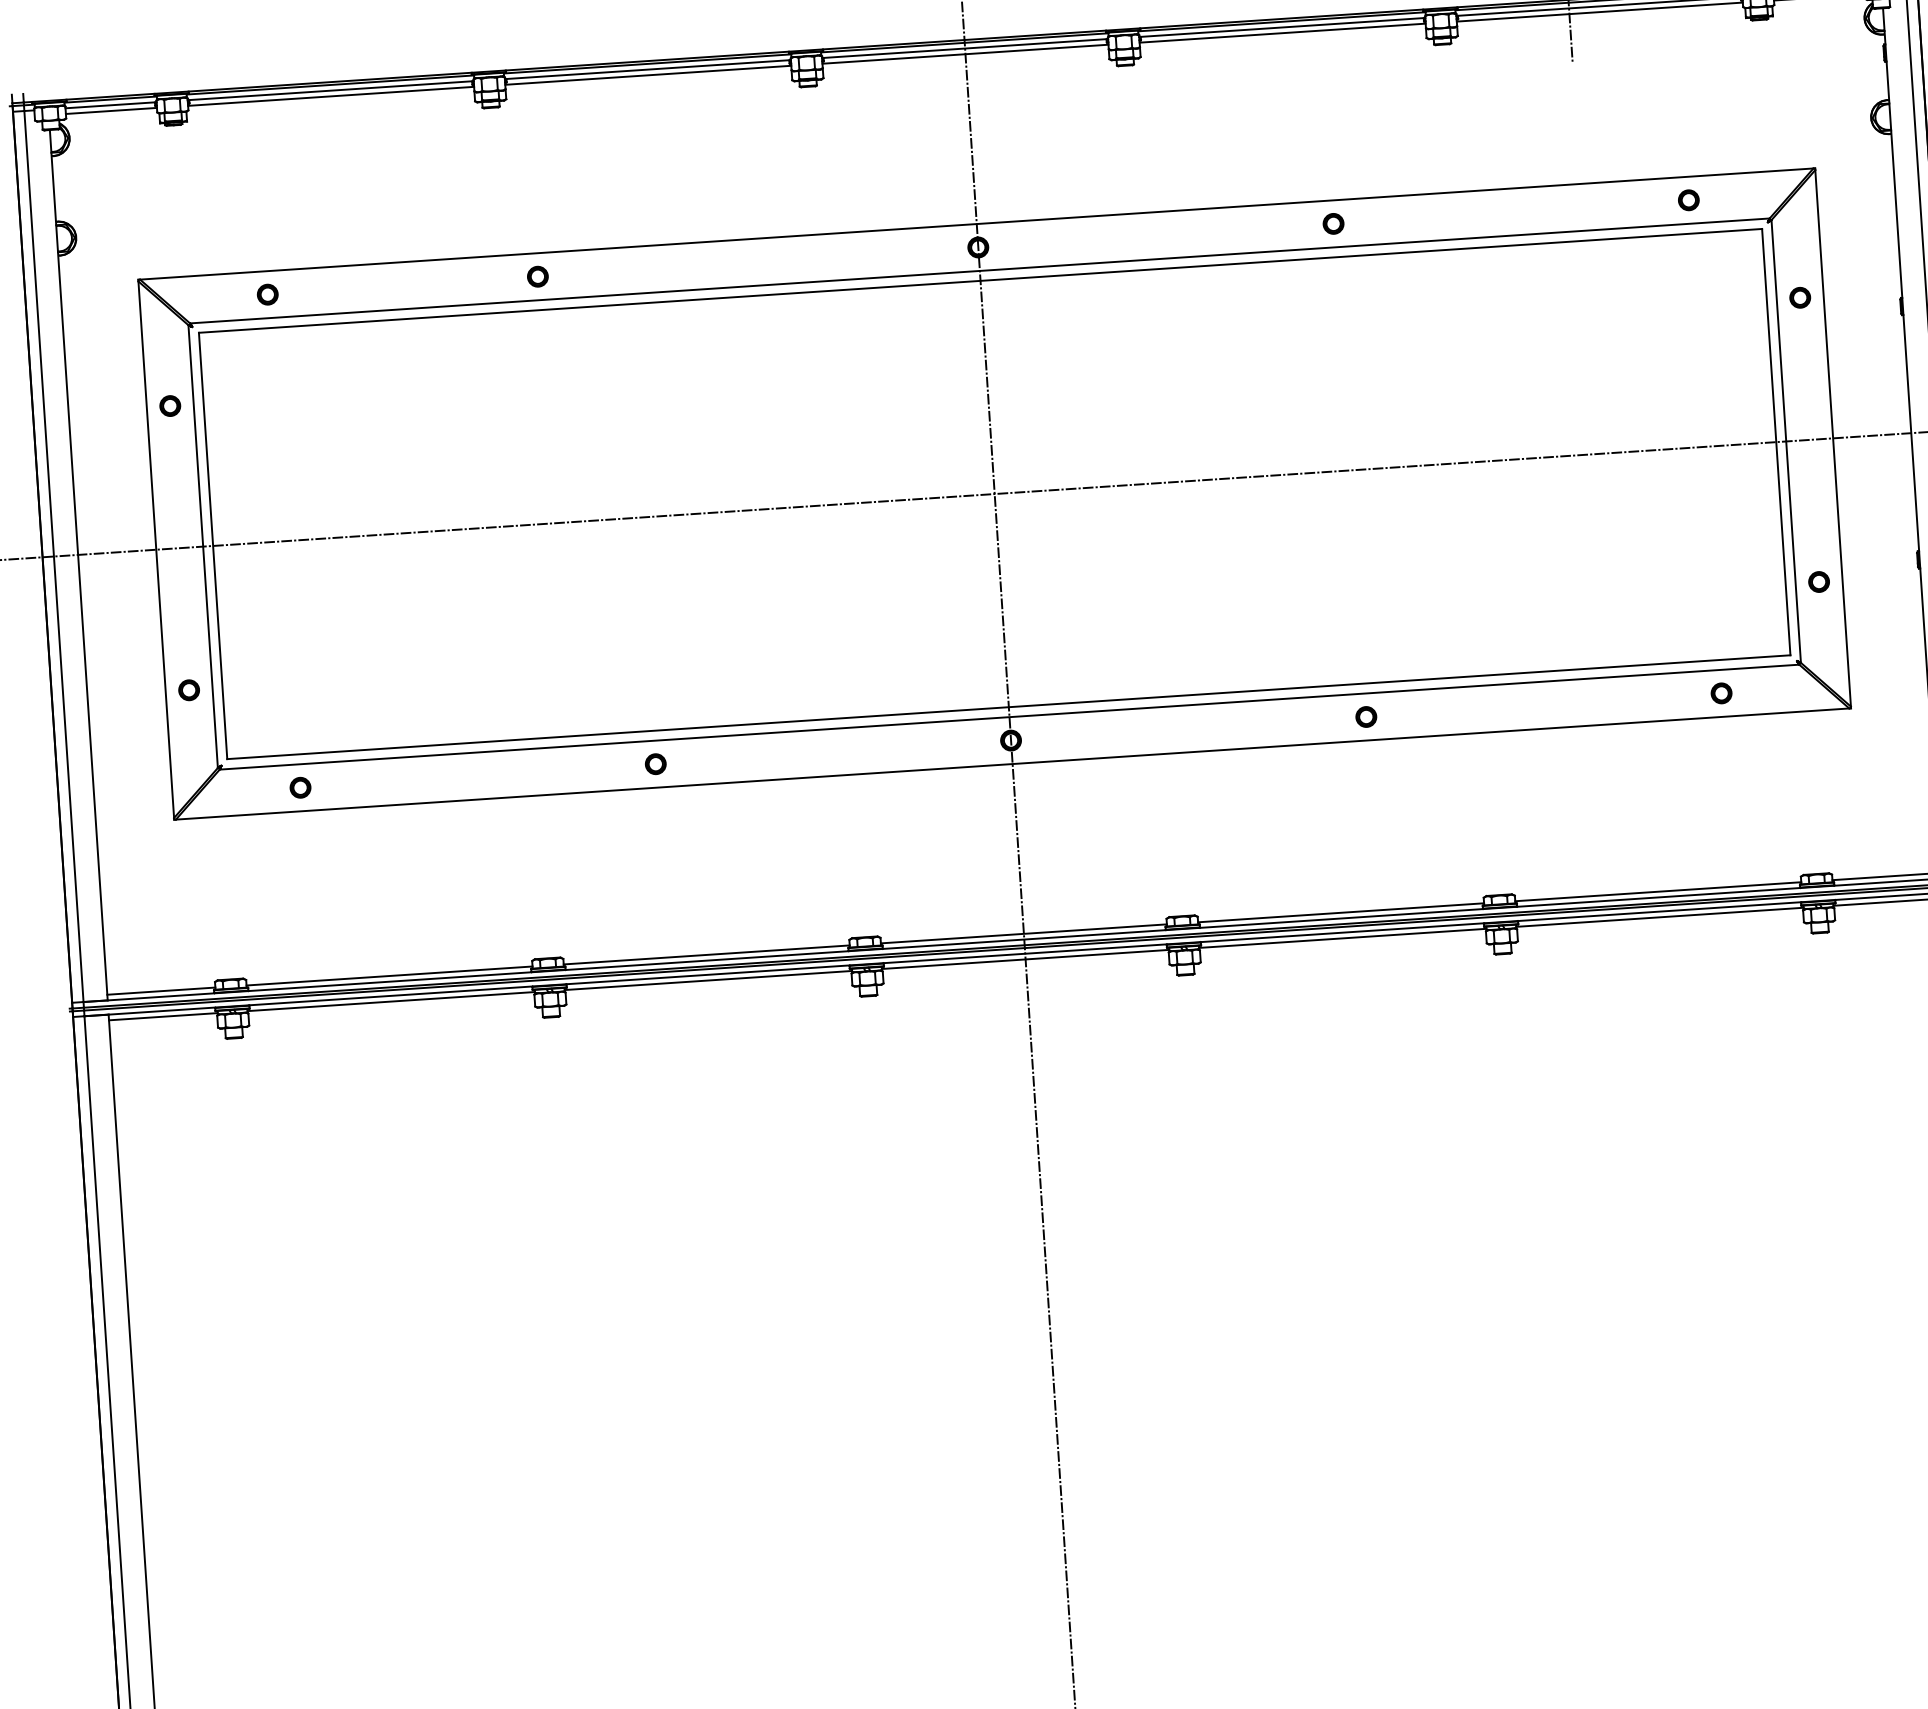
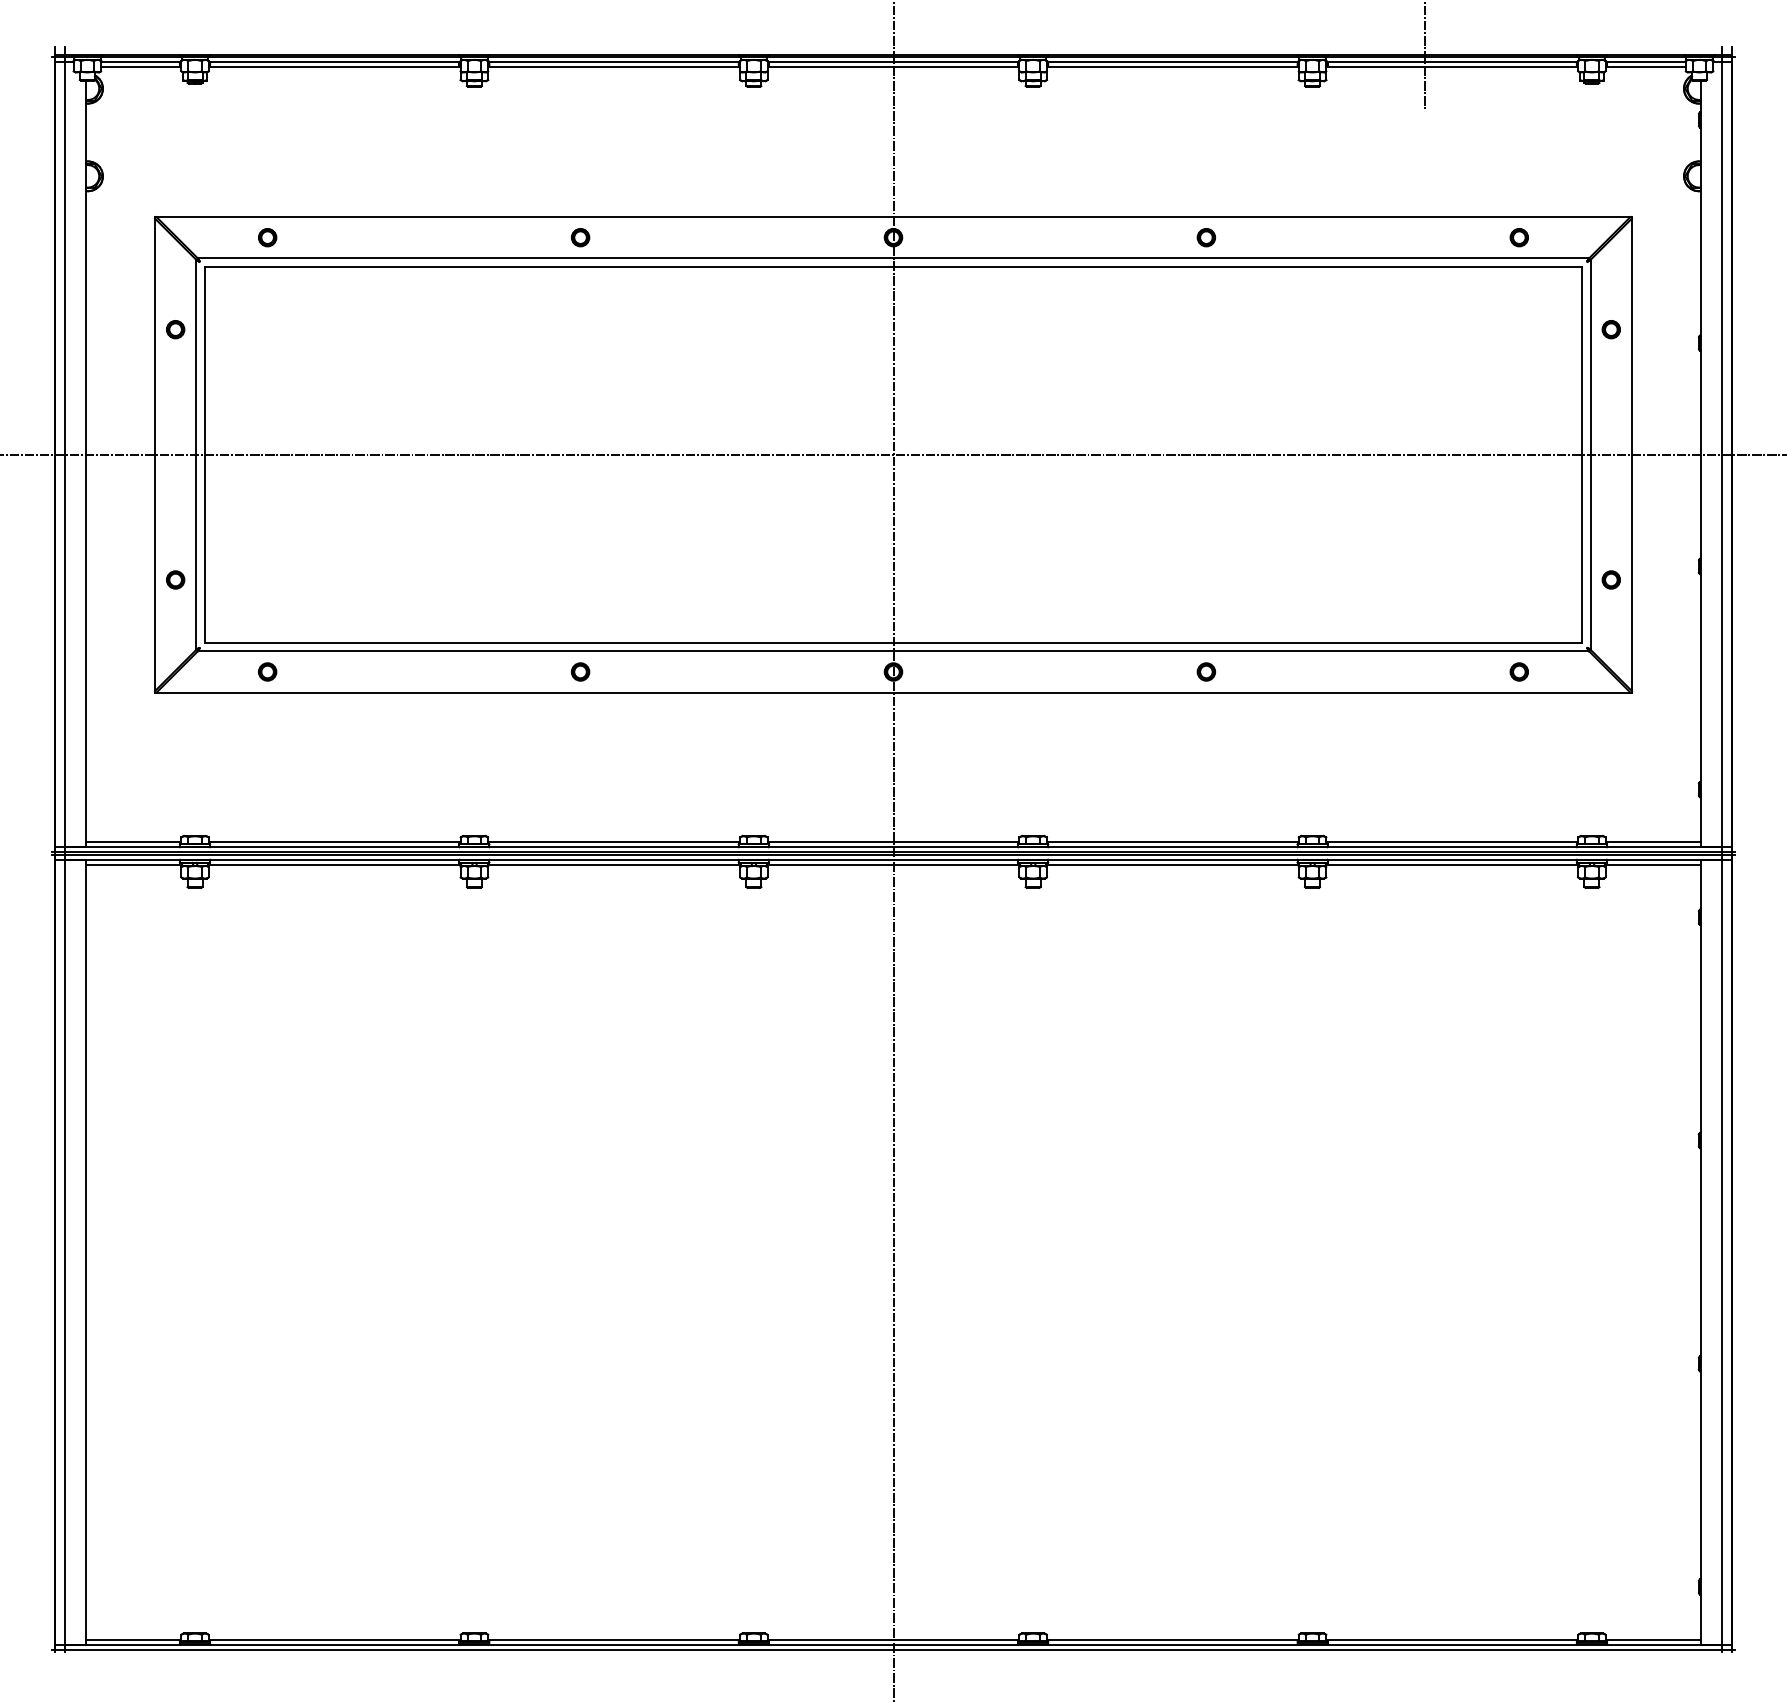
part: (537, 276) -> (580, 237), moved

